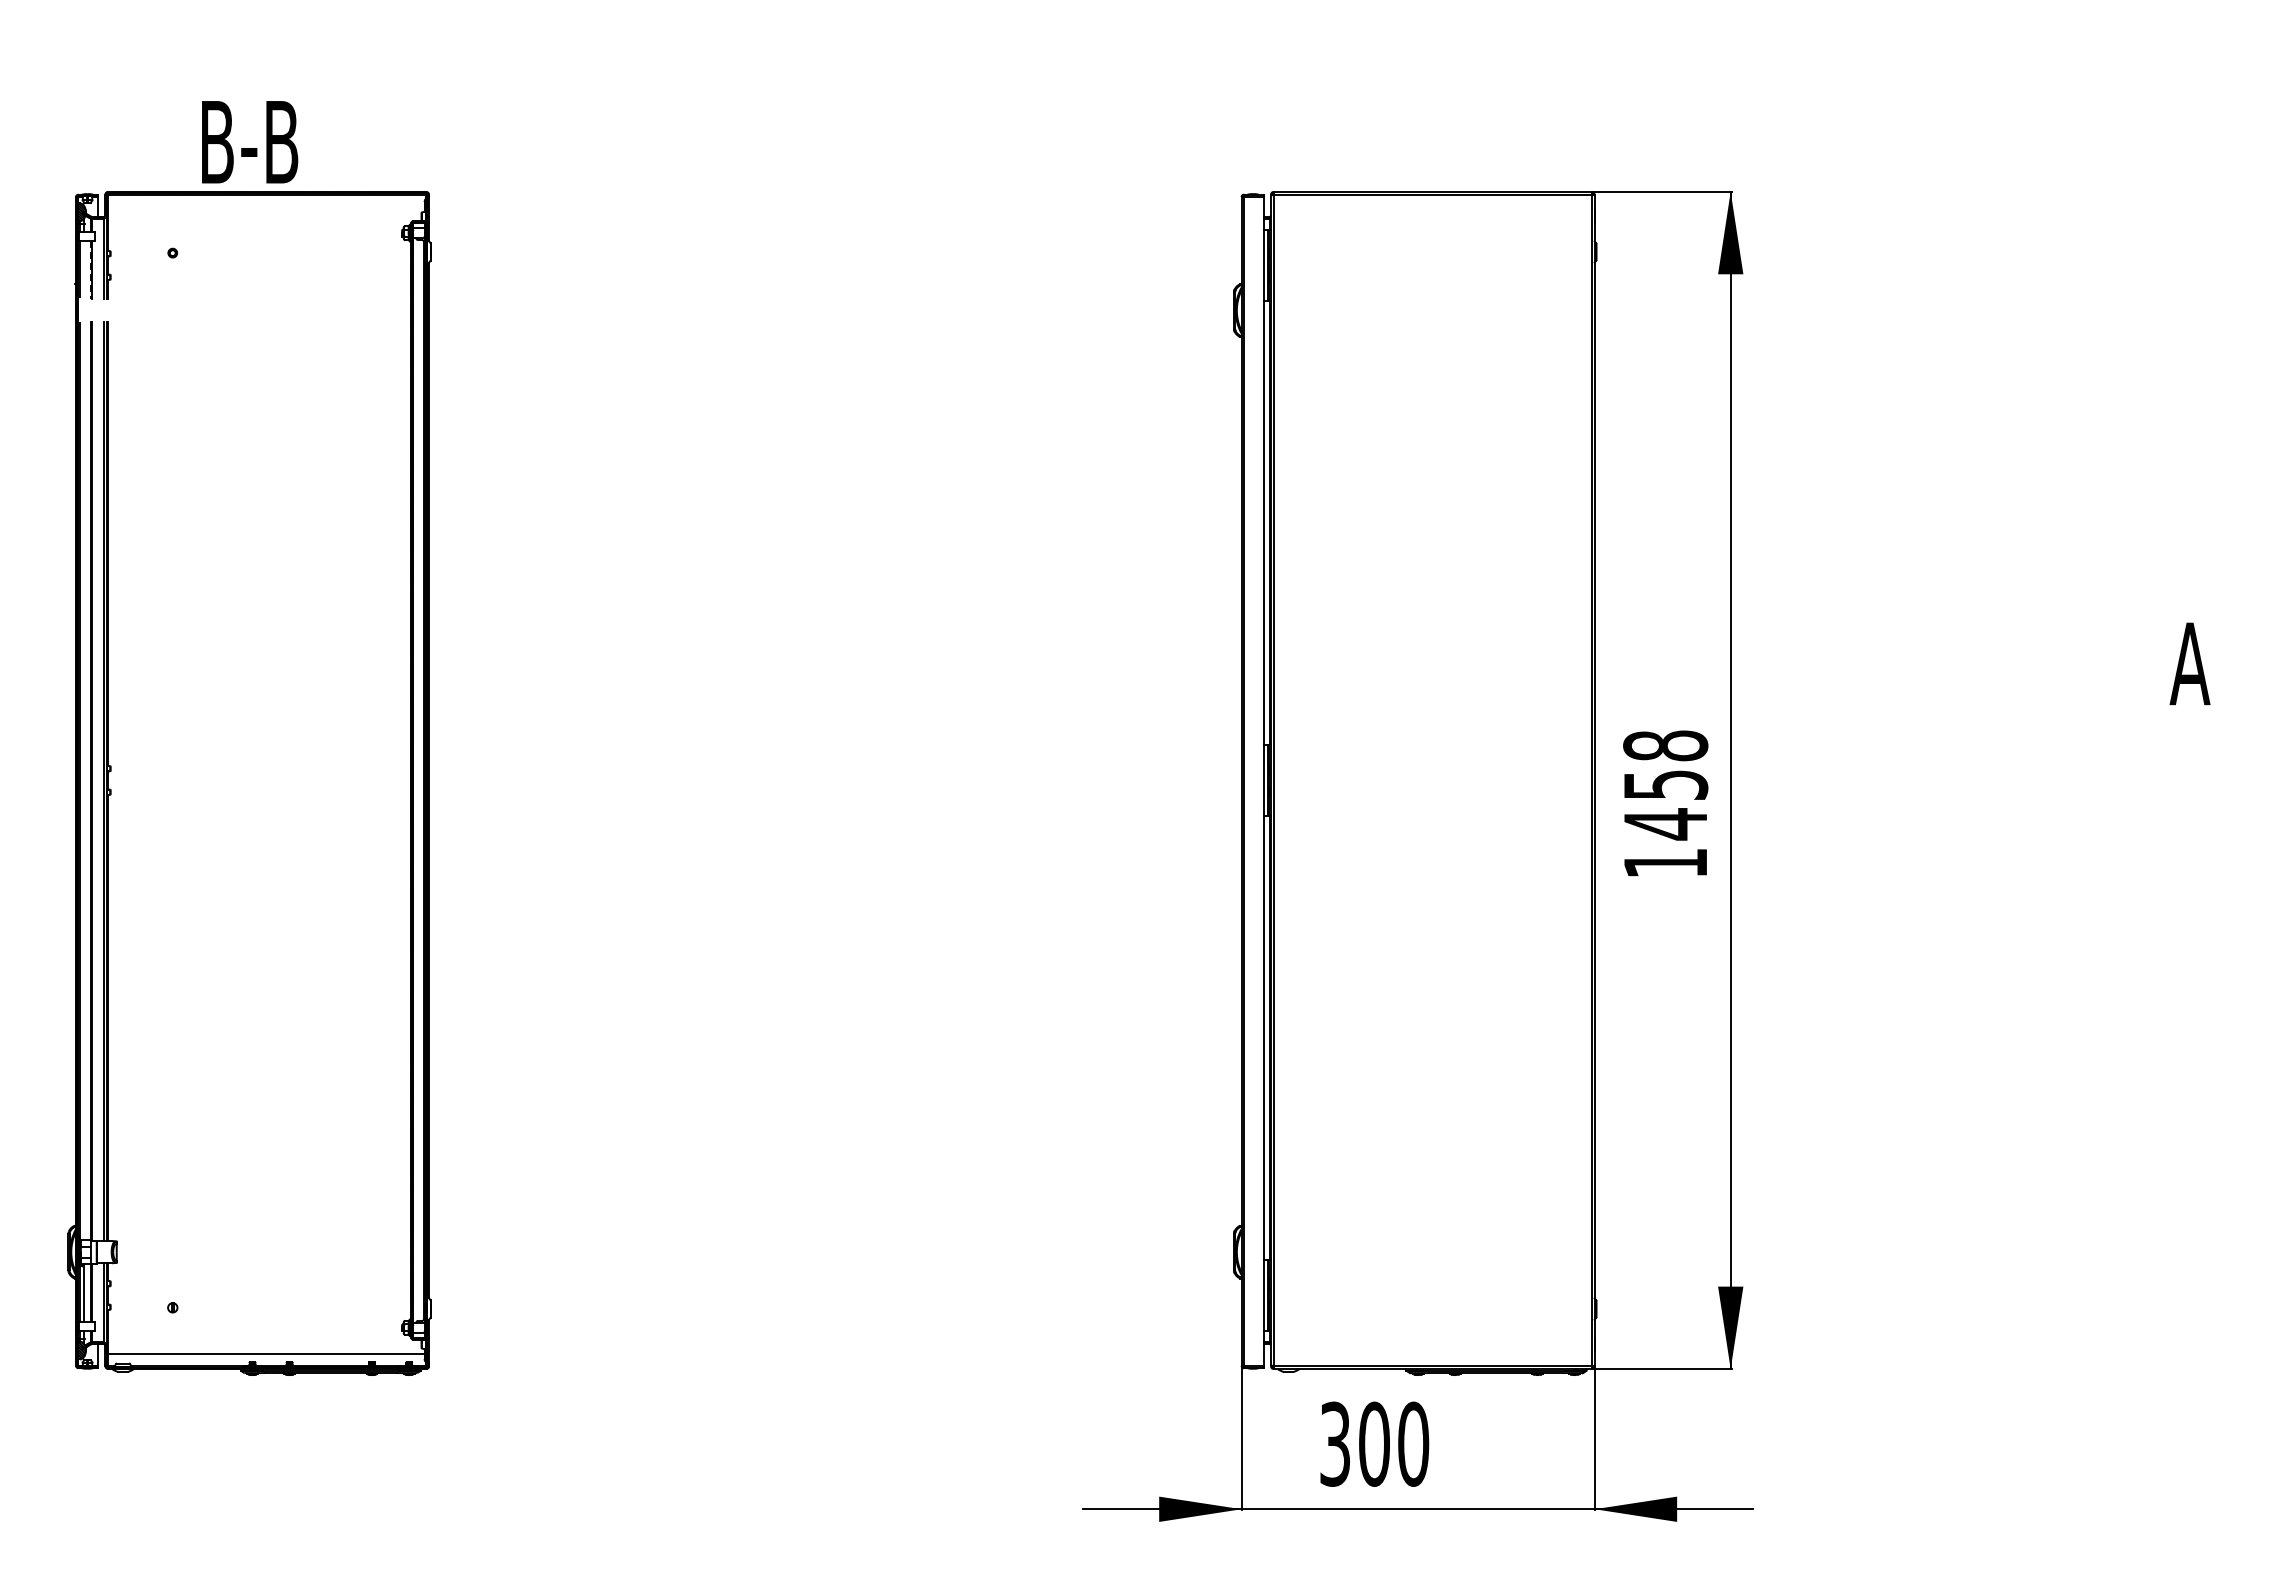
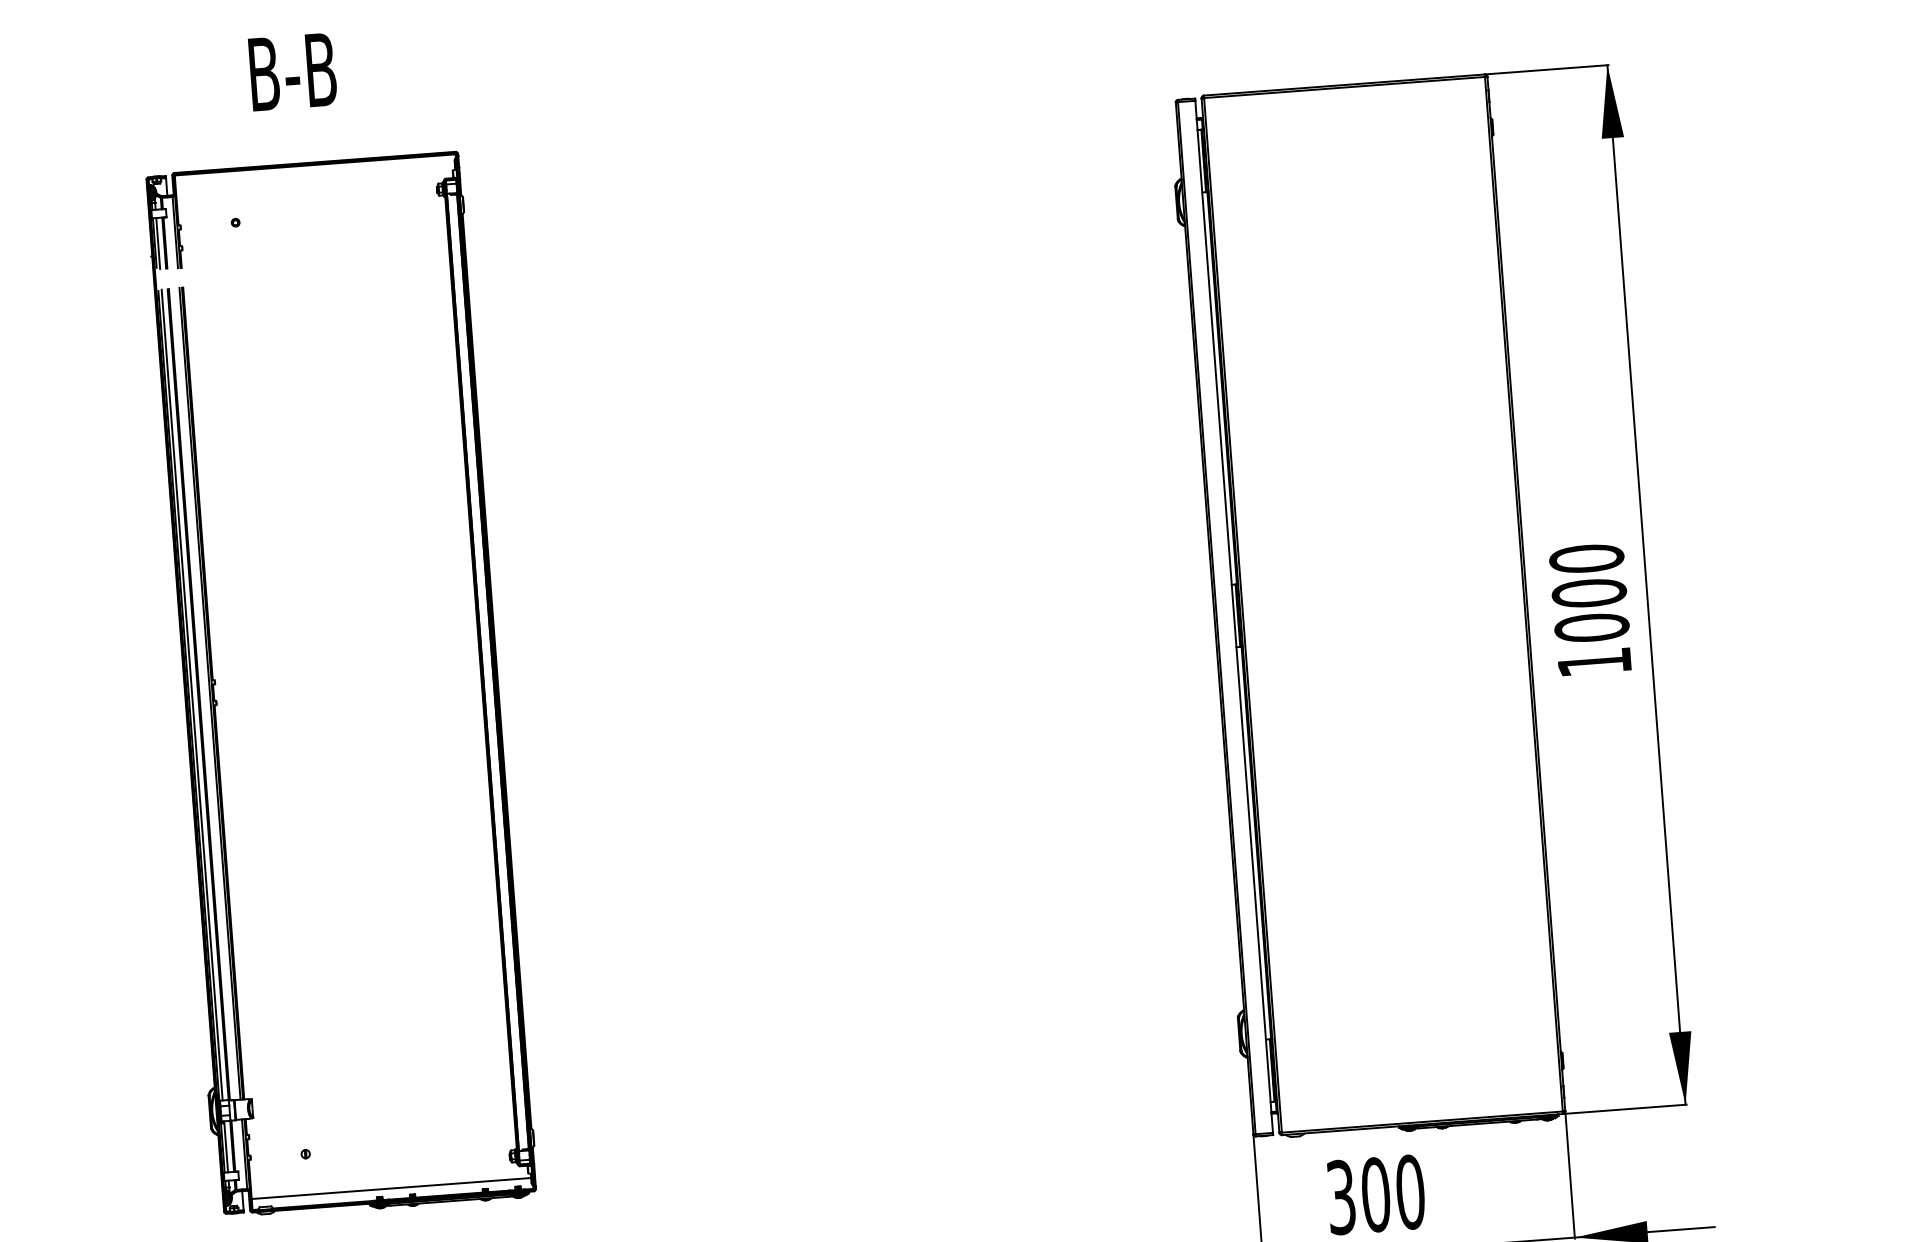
text: (250, 142) -> (293, 72), moved
line: (83, 269) -> (157, 243), added
line: (90, 269) -> (164, 242), dashed -> solid
line: (83, 781) -> (191, 695), added
text: (1665, 785) -> (1589, 593), 1458 -> 1000

